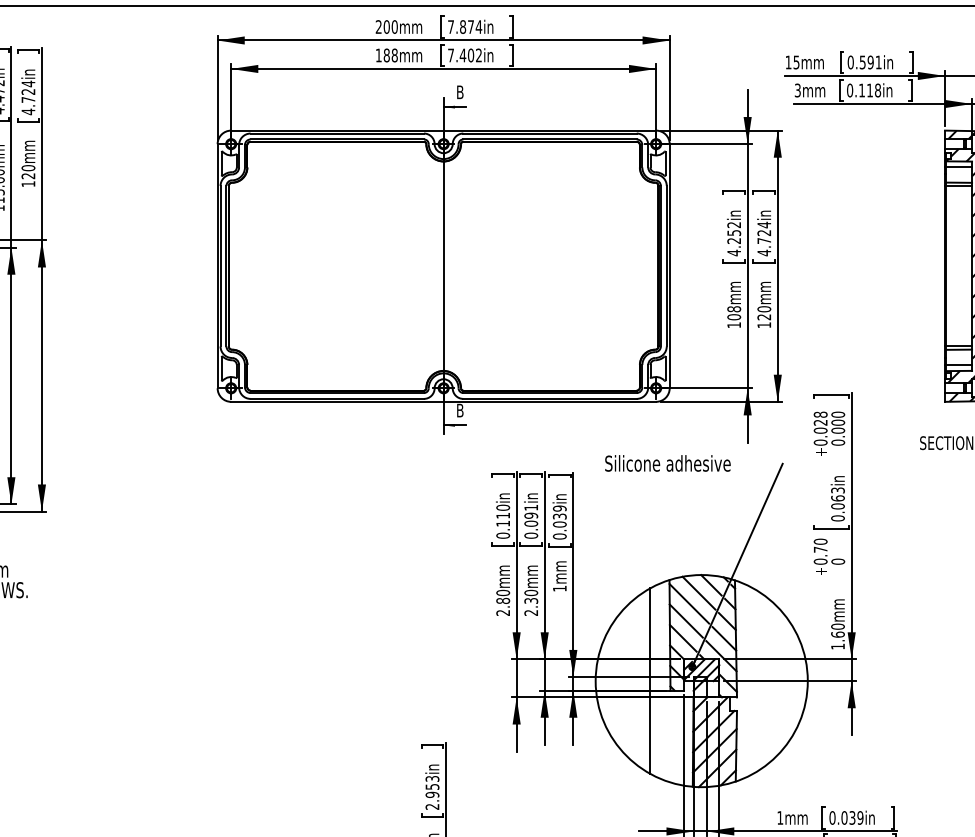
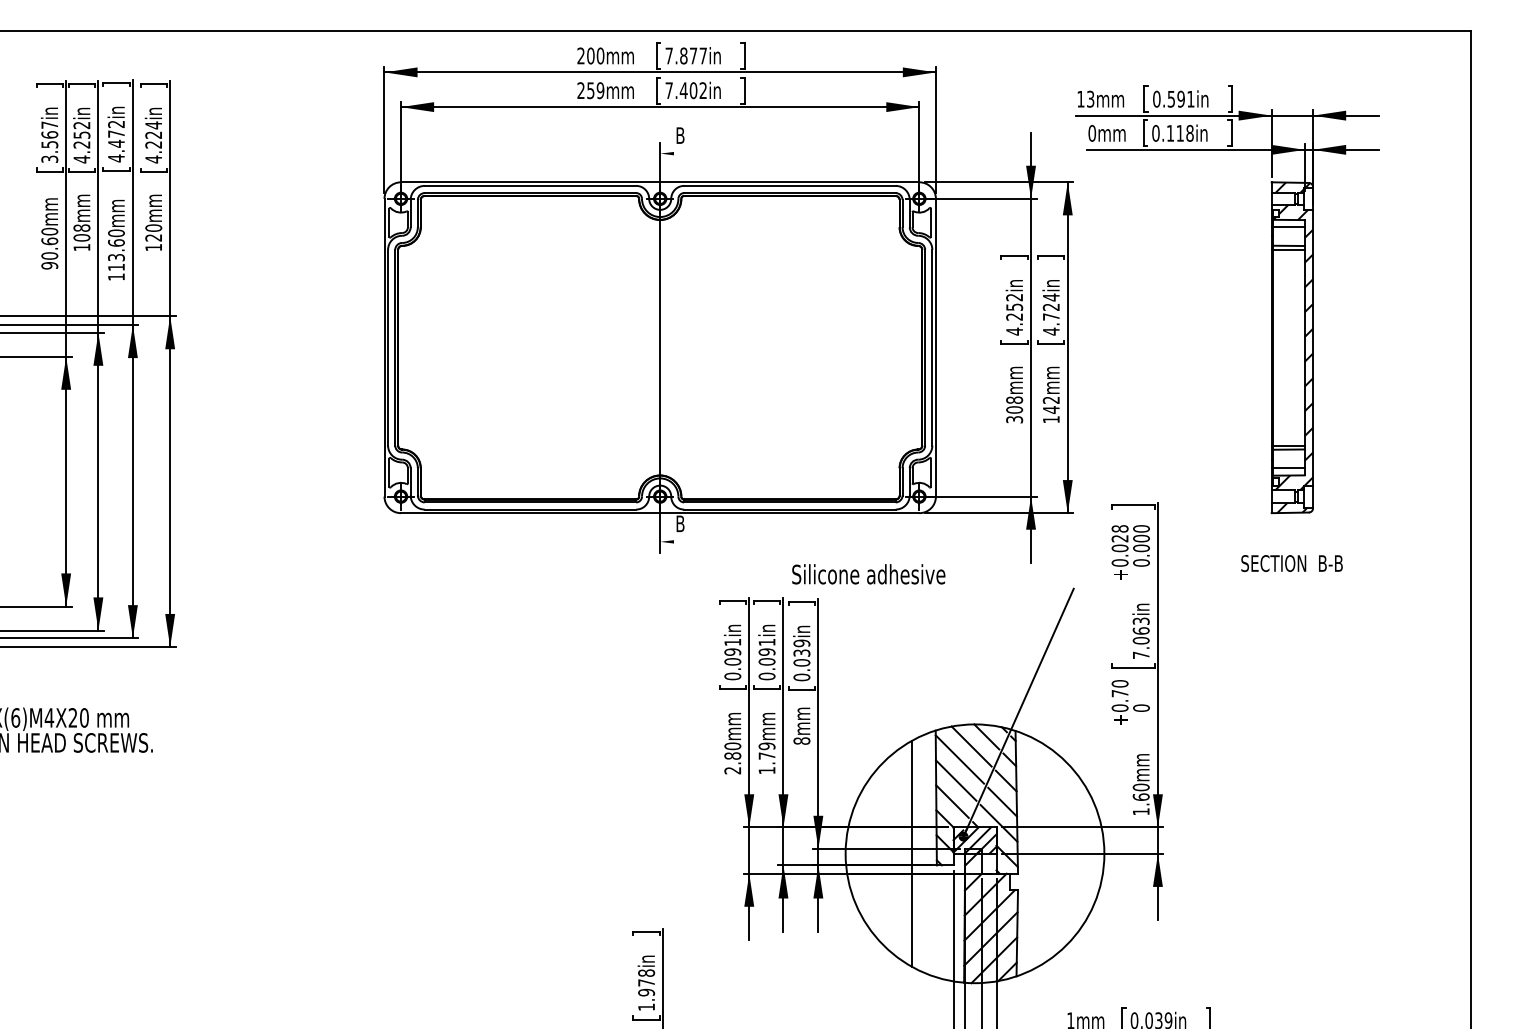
text: (479, 26) -> (703, 55), 7.874in -> 7.877in
text: (386, 55) -> (590, 90), 188mm -> 259mm
text: (796, 61) -> (1090, 98), 15mm -> 13mm
text: (798, 90) -> (1092, 133), 3mm -> 0mm
text: (28, 99) -> (153, 144), 4.724in -> 4.224in
line: (454, 106) -> (673, 153), removed
text: (763, 313) -> (1050, 405), 120mm -> 142mm
text: (734, 325) -> (1014, 419), 108mm -> 308mm
line: (454, 425) -> (673, 541), removed
text: (667, 463) -> (868, 574), moved
text: (502, 515) -> (732, 651), 0.110in -> 0.091in
text: (837, 518) -> (1140, 655), 0.063in -> 7.063in
text: (559, 588) -> (801, 740), 1mm -> 8mm
text: (530, 602) -> (766, 758), 2.30mm -> 1.79mm
text: (432, 792) -> (646, 989), 2.953in -> 1.978in

